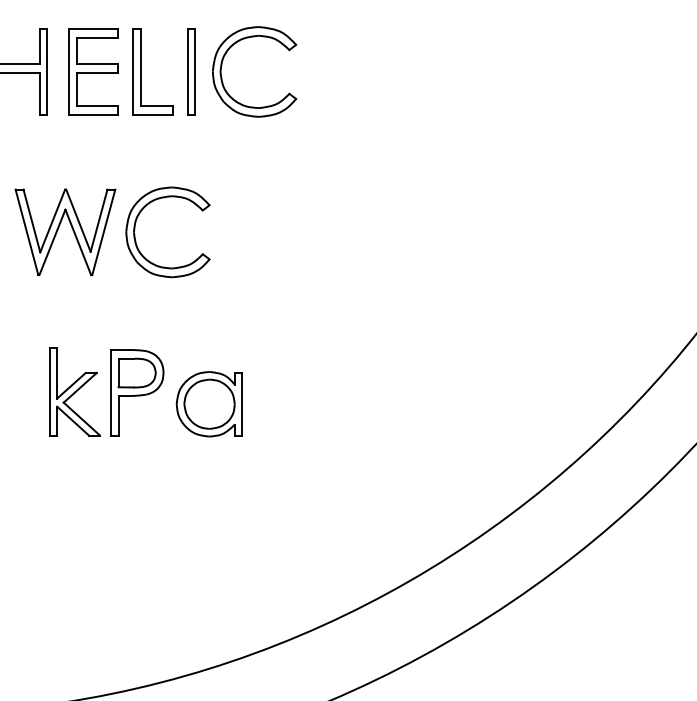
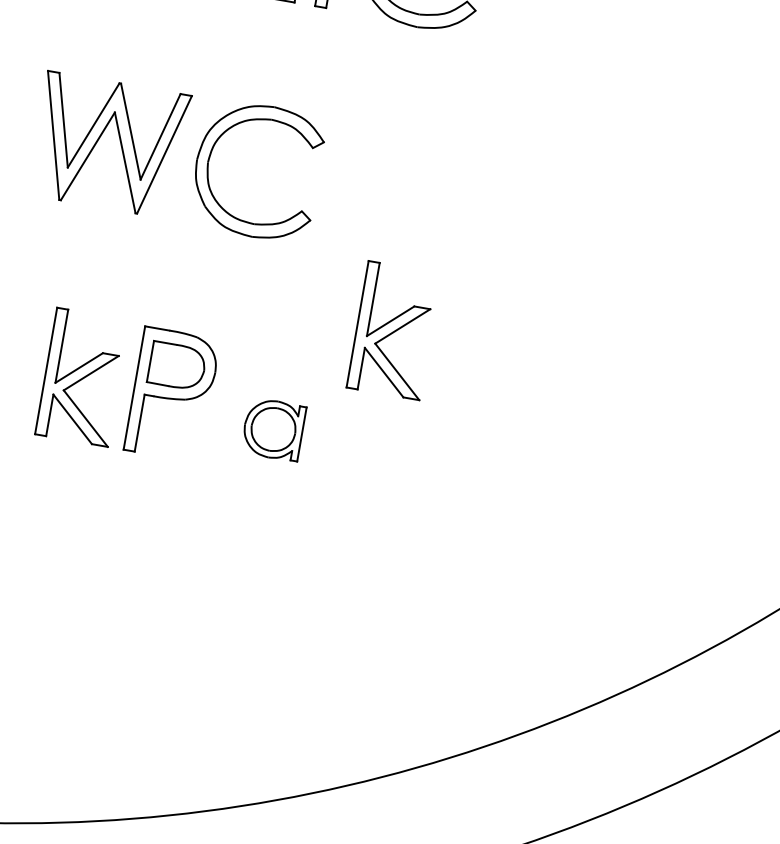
part: (279, 323) -> (395, 330), added
part: (208, 404) -> (272, 429), size x0.6

